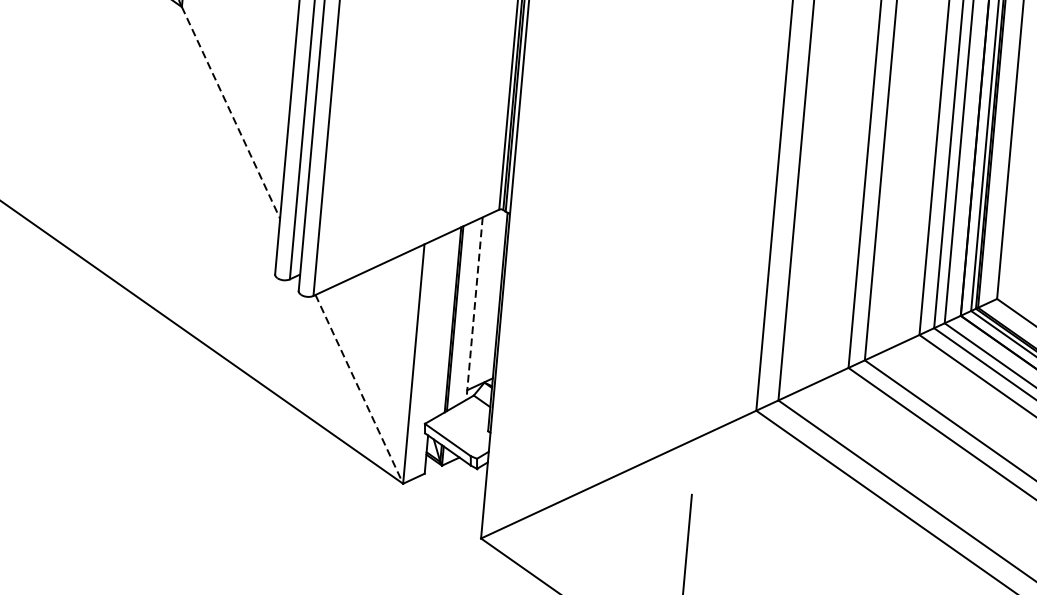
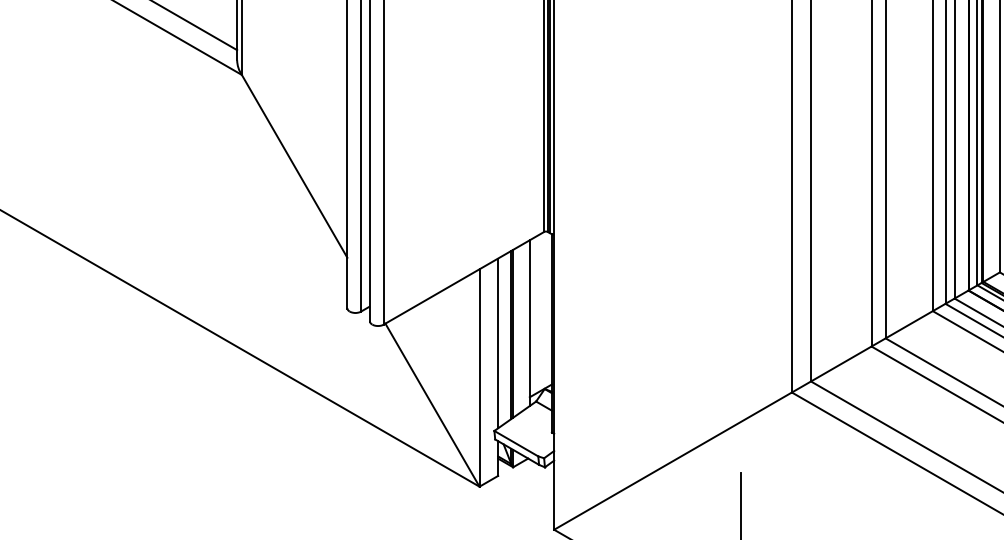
line: (230, 113) -> (294, 166), dashed -> solid
line: (474, 308) -> (529, 323), dashed -> solid
line: (438, 327) -> (498, 343), added
line: (359, 389) -> (432, 405), dashed -> solid

